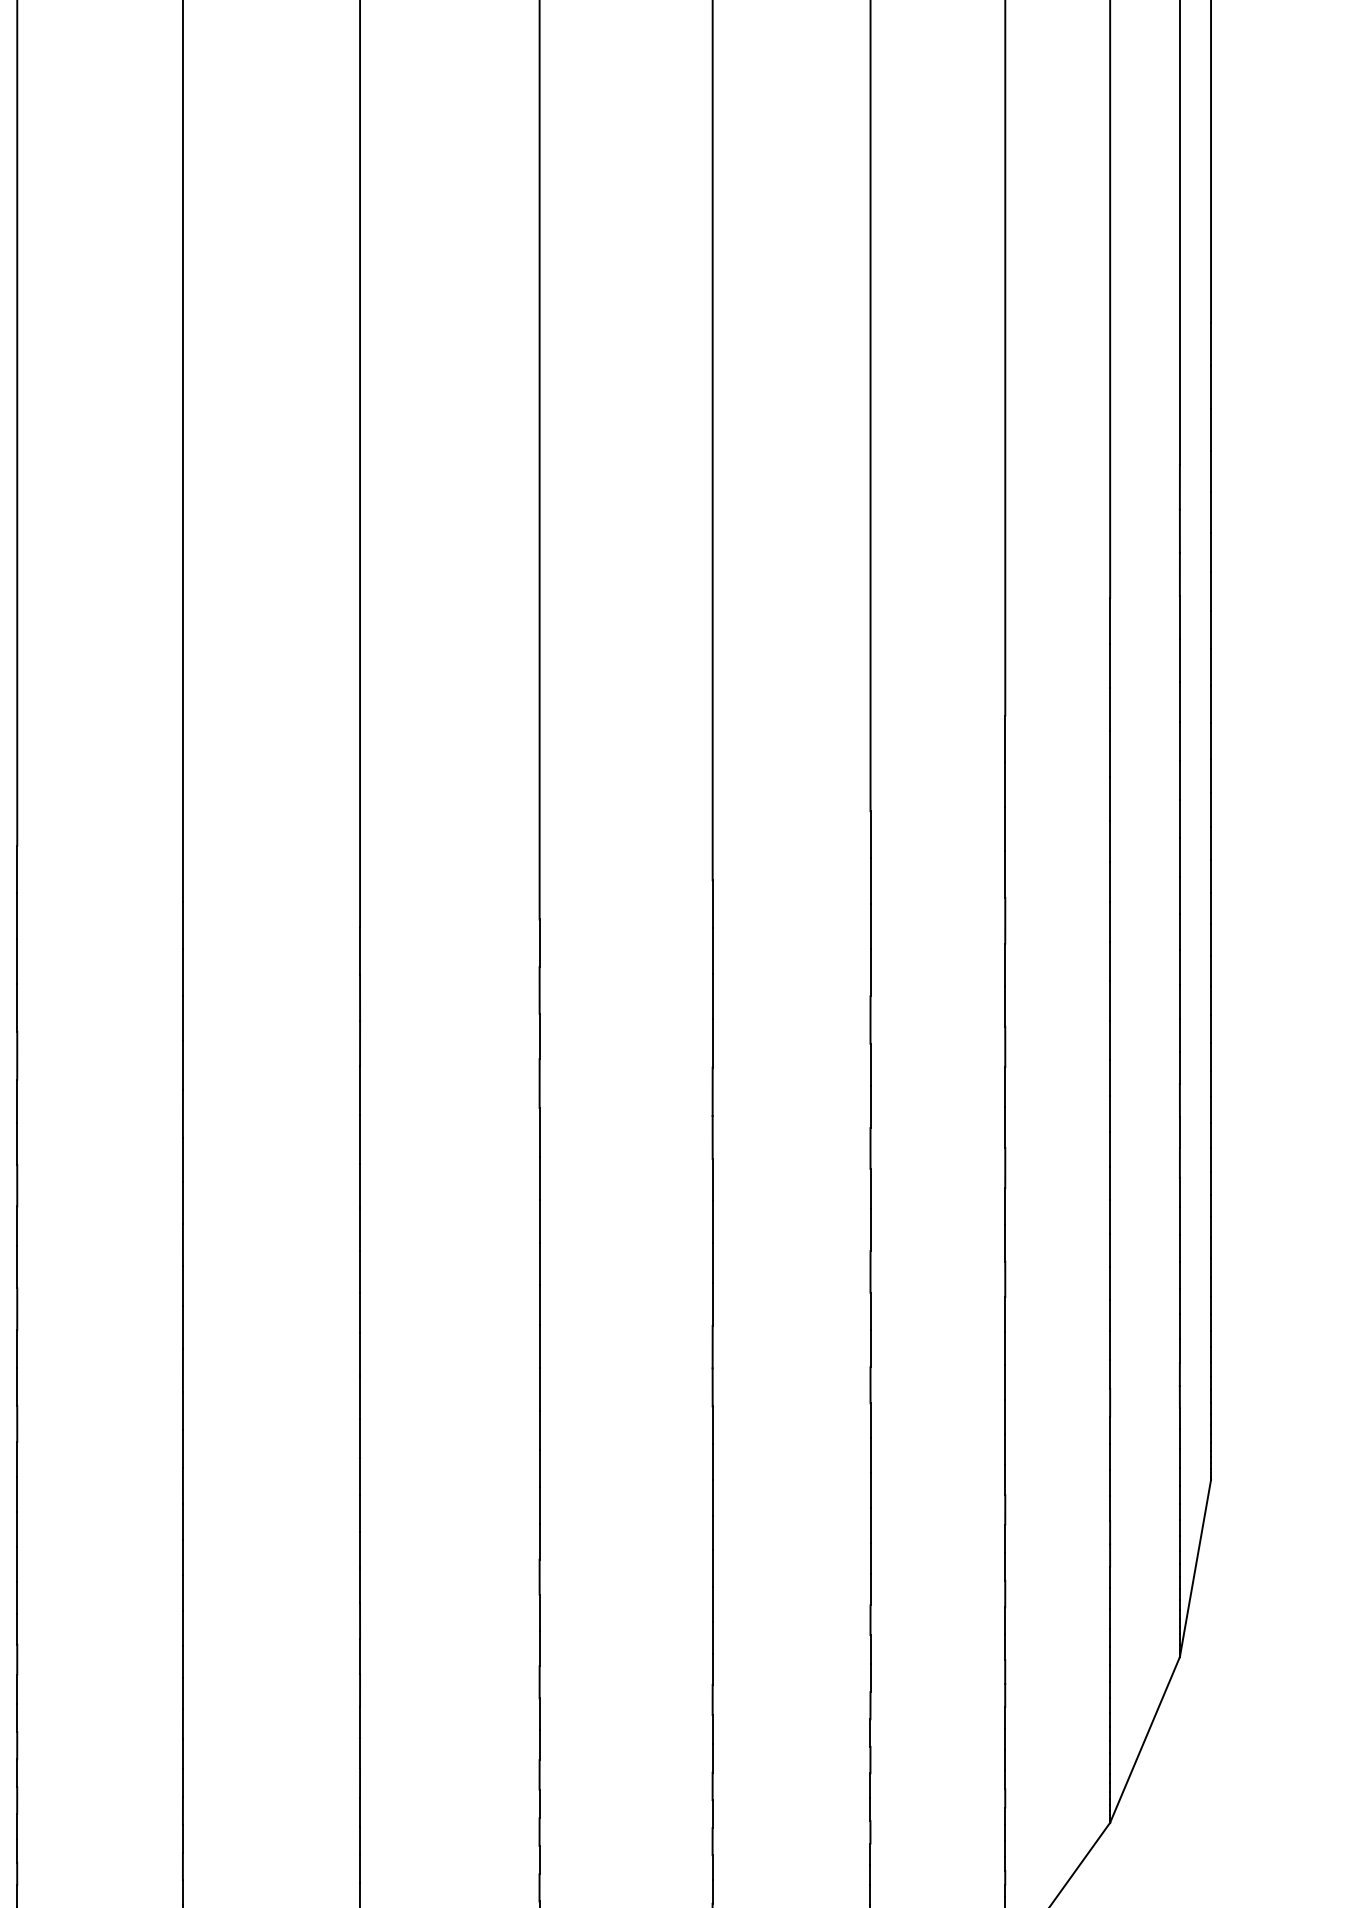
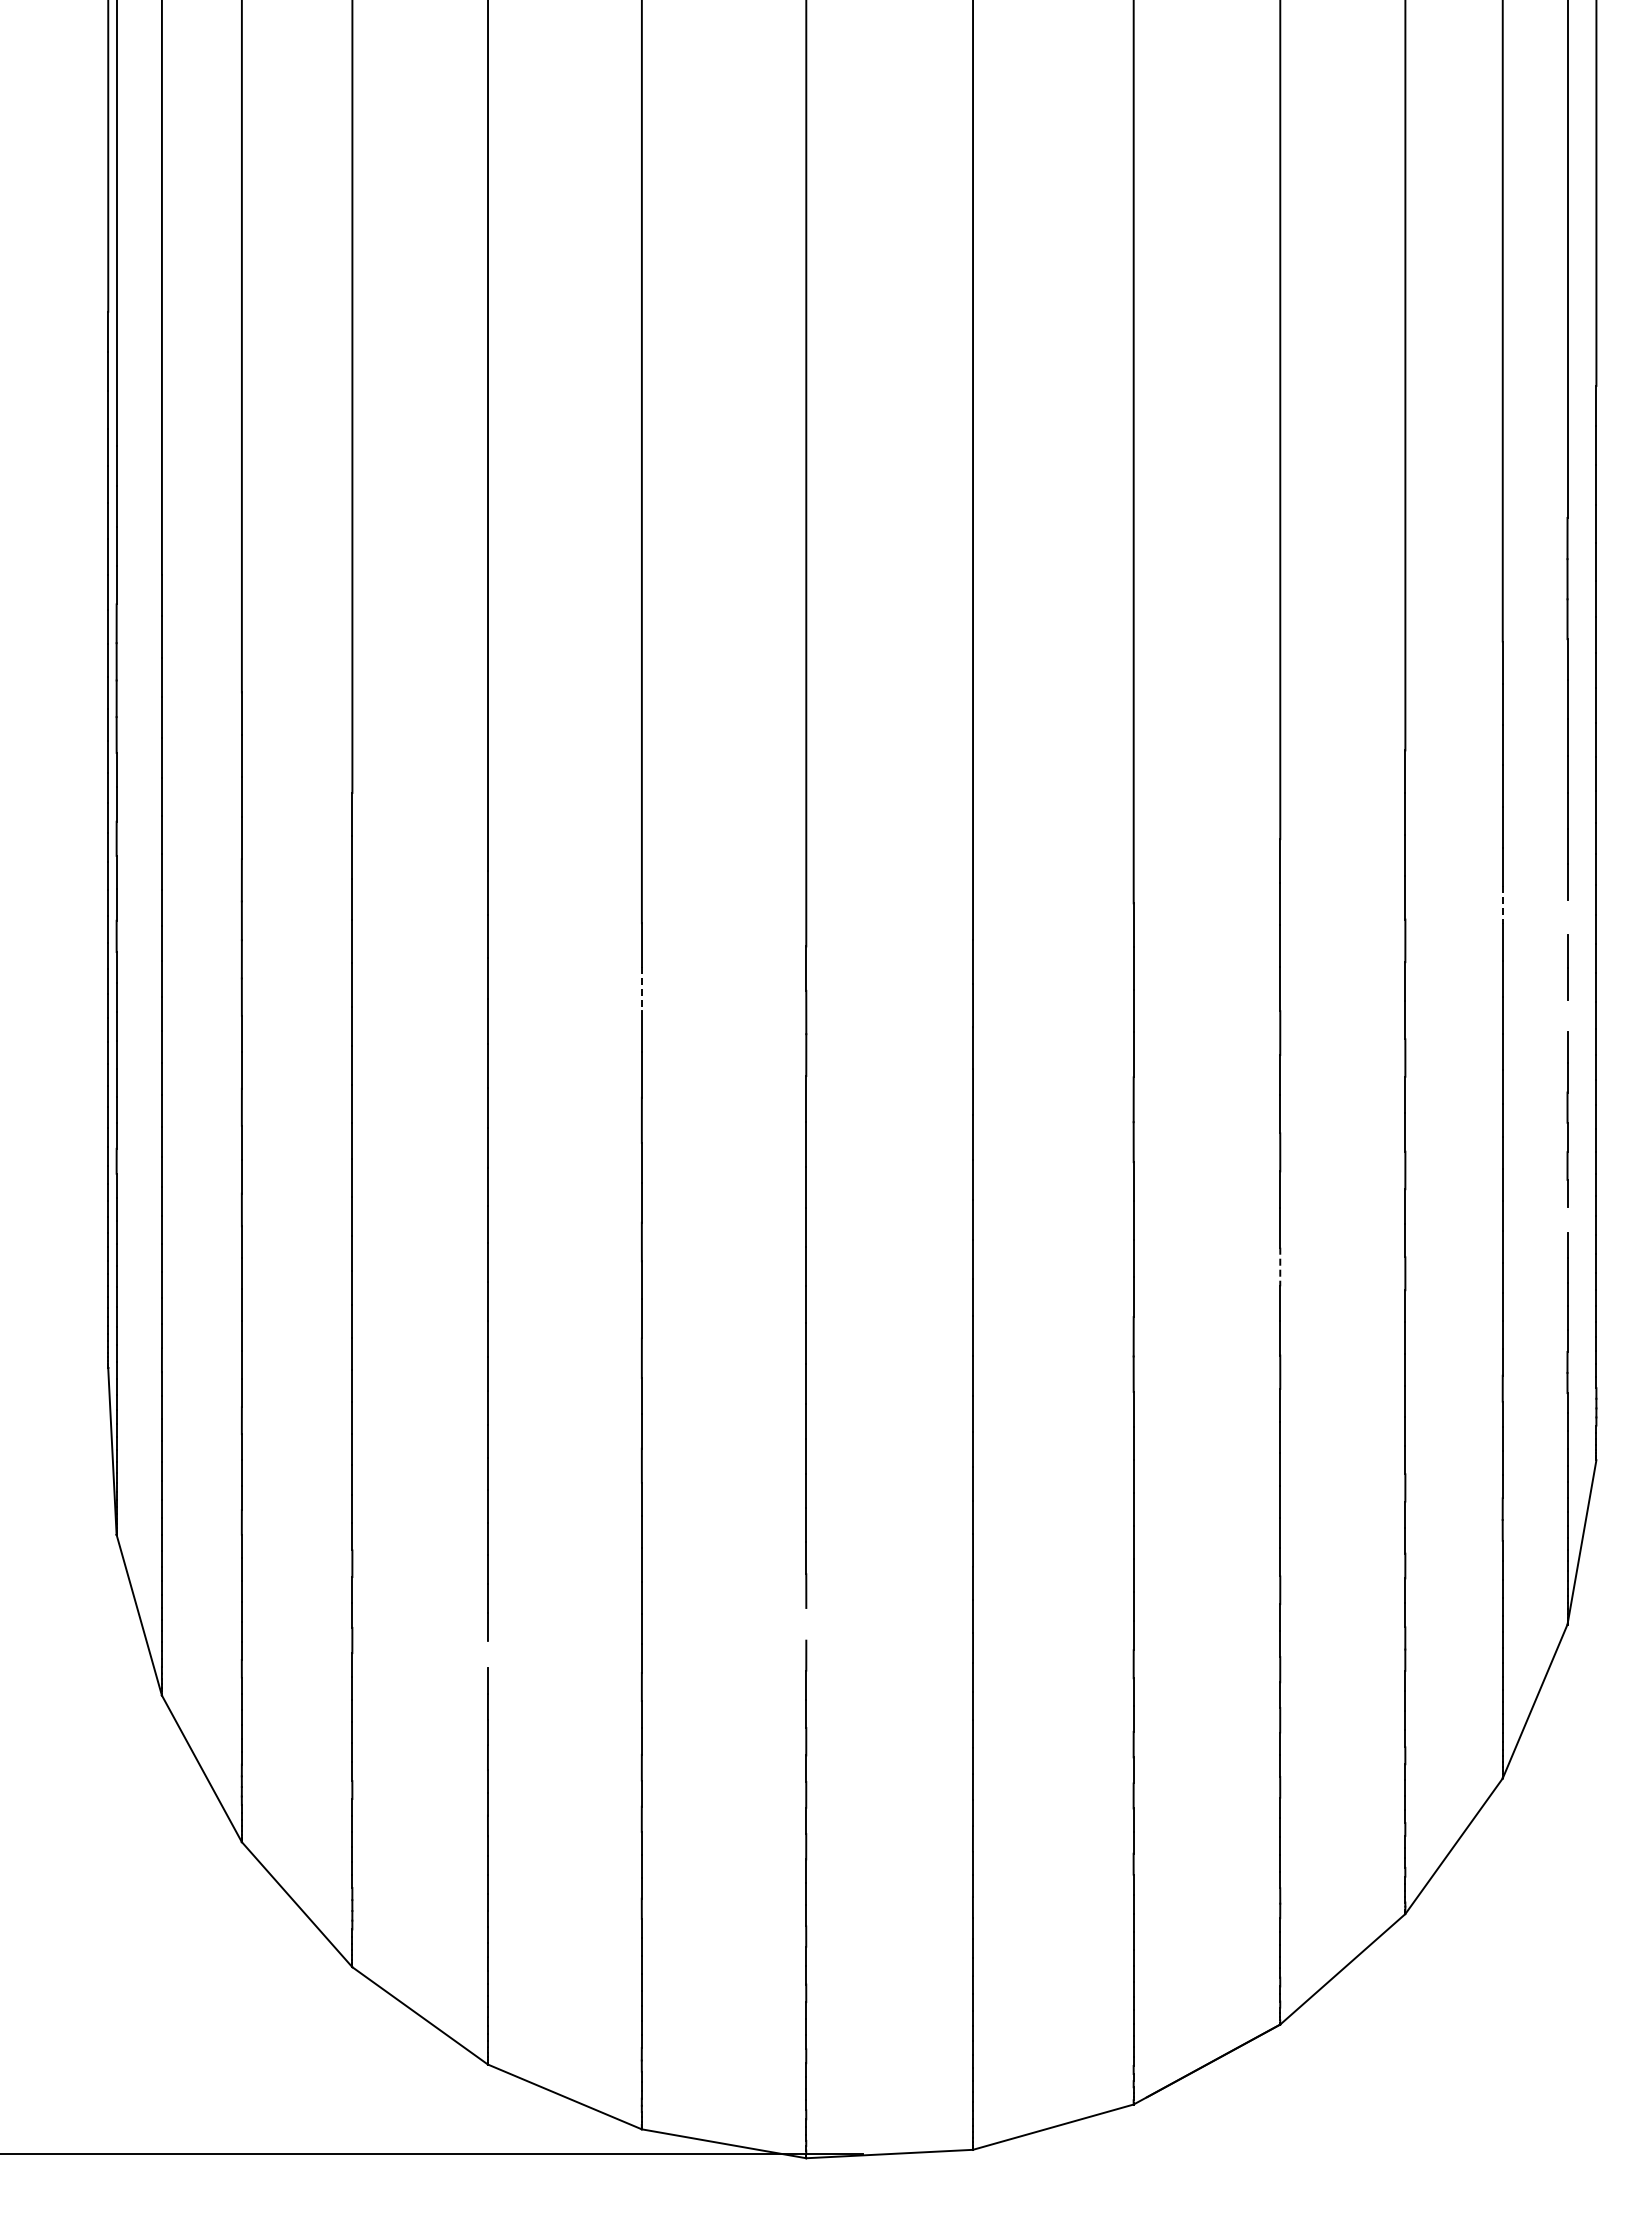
line: (1109, 882) -> (1502, 905), solid -> dashed
line: (1179, 895) -> (1567, 917), removed
line: (182, 973) -> (641, 989), solid -> dashed
line: (1179, 1001) -> (1567, 1015), removed
line: (1179, 1220) -> (1567, 1219), removed
line: (870, 1272) -> (1280, 1267), solid -> dashed
line: (360, 1655) -> (806, 1623), removed
line: (16, 1688) -> (487, 1653), removed

